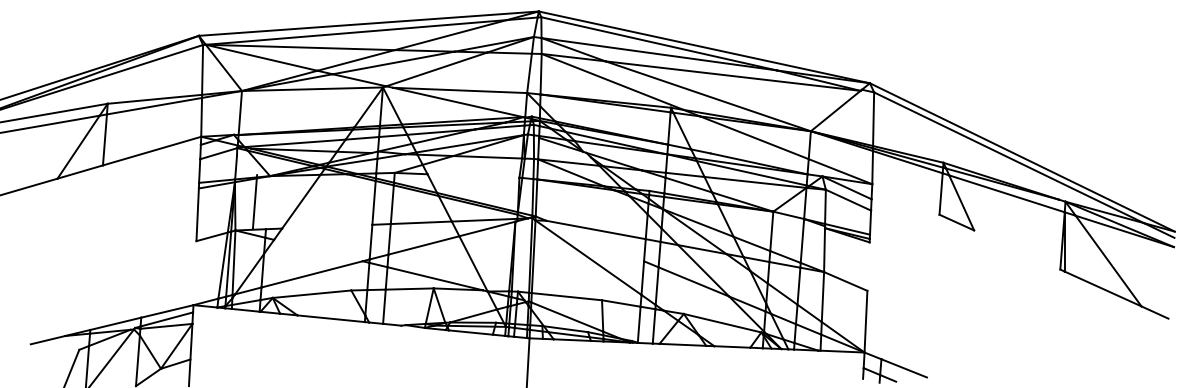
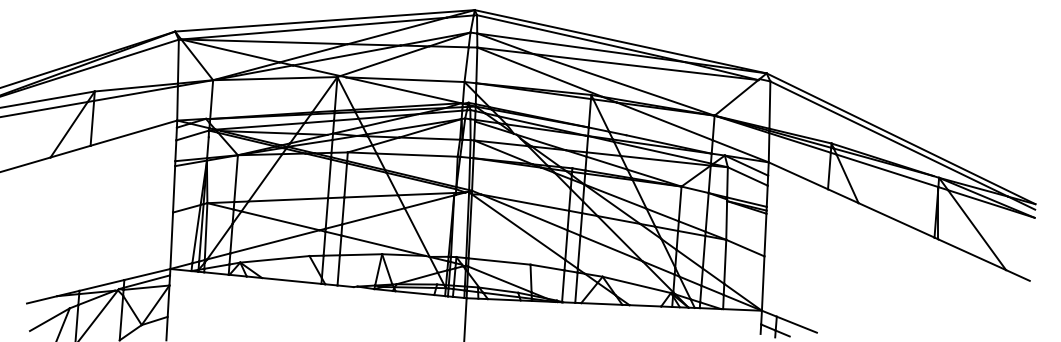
line: (473, 175) -> (417, 154), added
line: (905, 199) -> (798, 175), added
line: (254, 201) -> (235, 178), moved
line: (327, 226) -> (288, 199), added
line: (595, 240) -> (524, 211), added
line: (1017, 249) -> (896, 219), added
line: (318, 250) -> (280, 220), added
line: (868, 266) -> (765, 234), added
line: (194, 273) -> (171, 241), added
line: (56, 362) -> (49, 319), added

